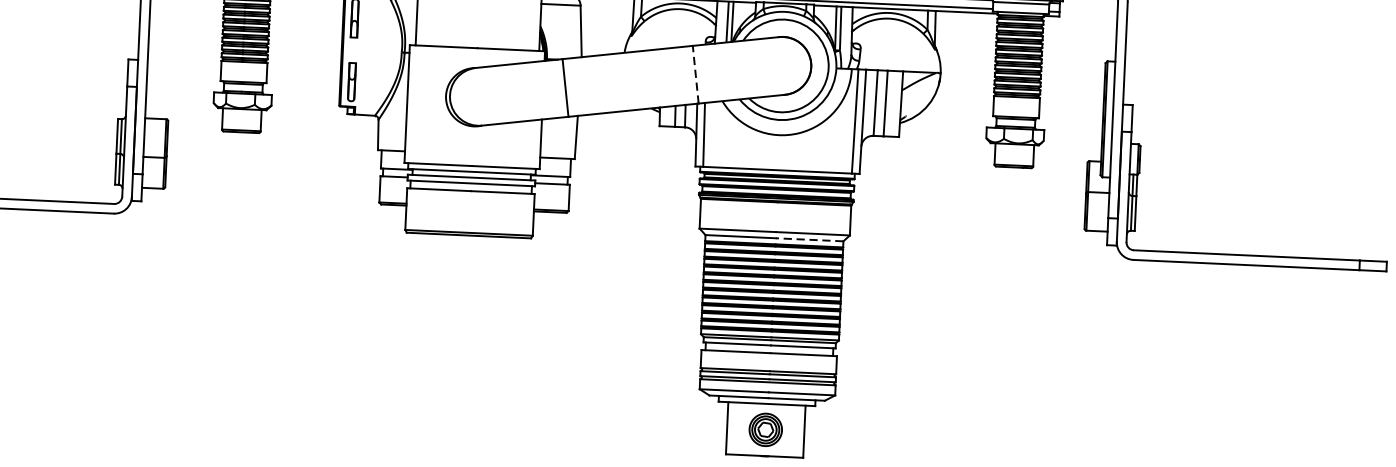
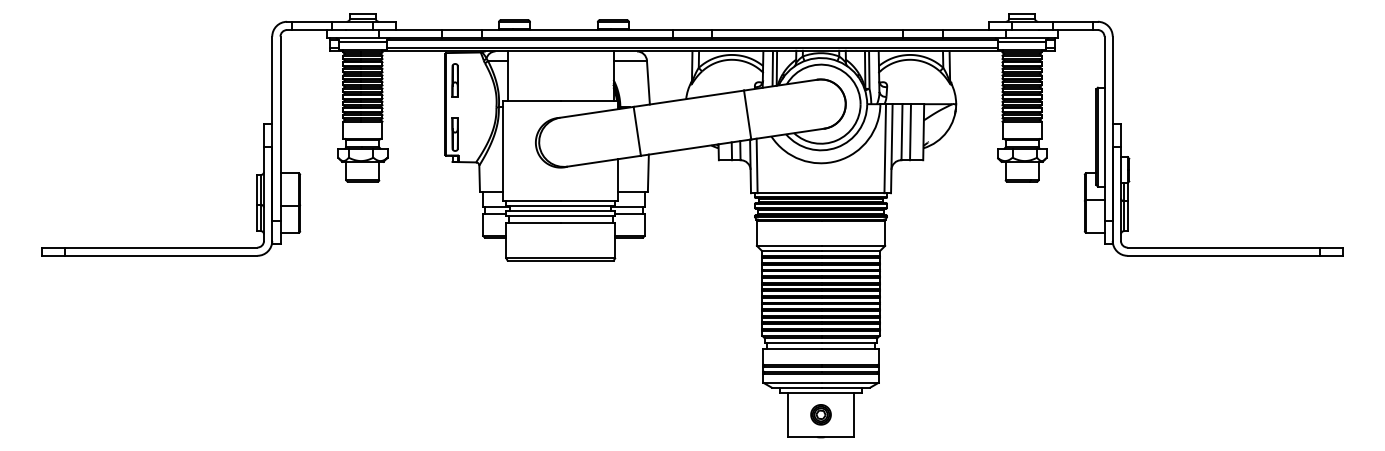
line: (695, 75) -> (747, 115), dashed -> solid
line: (810, 240) -> (851, 251), dashed -> solid
part: (765, 429) -> (820, 414), size x0.71

